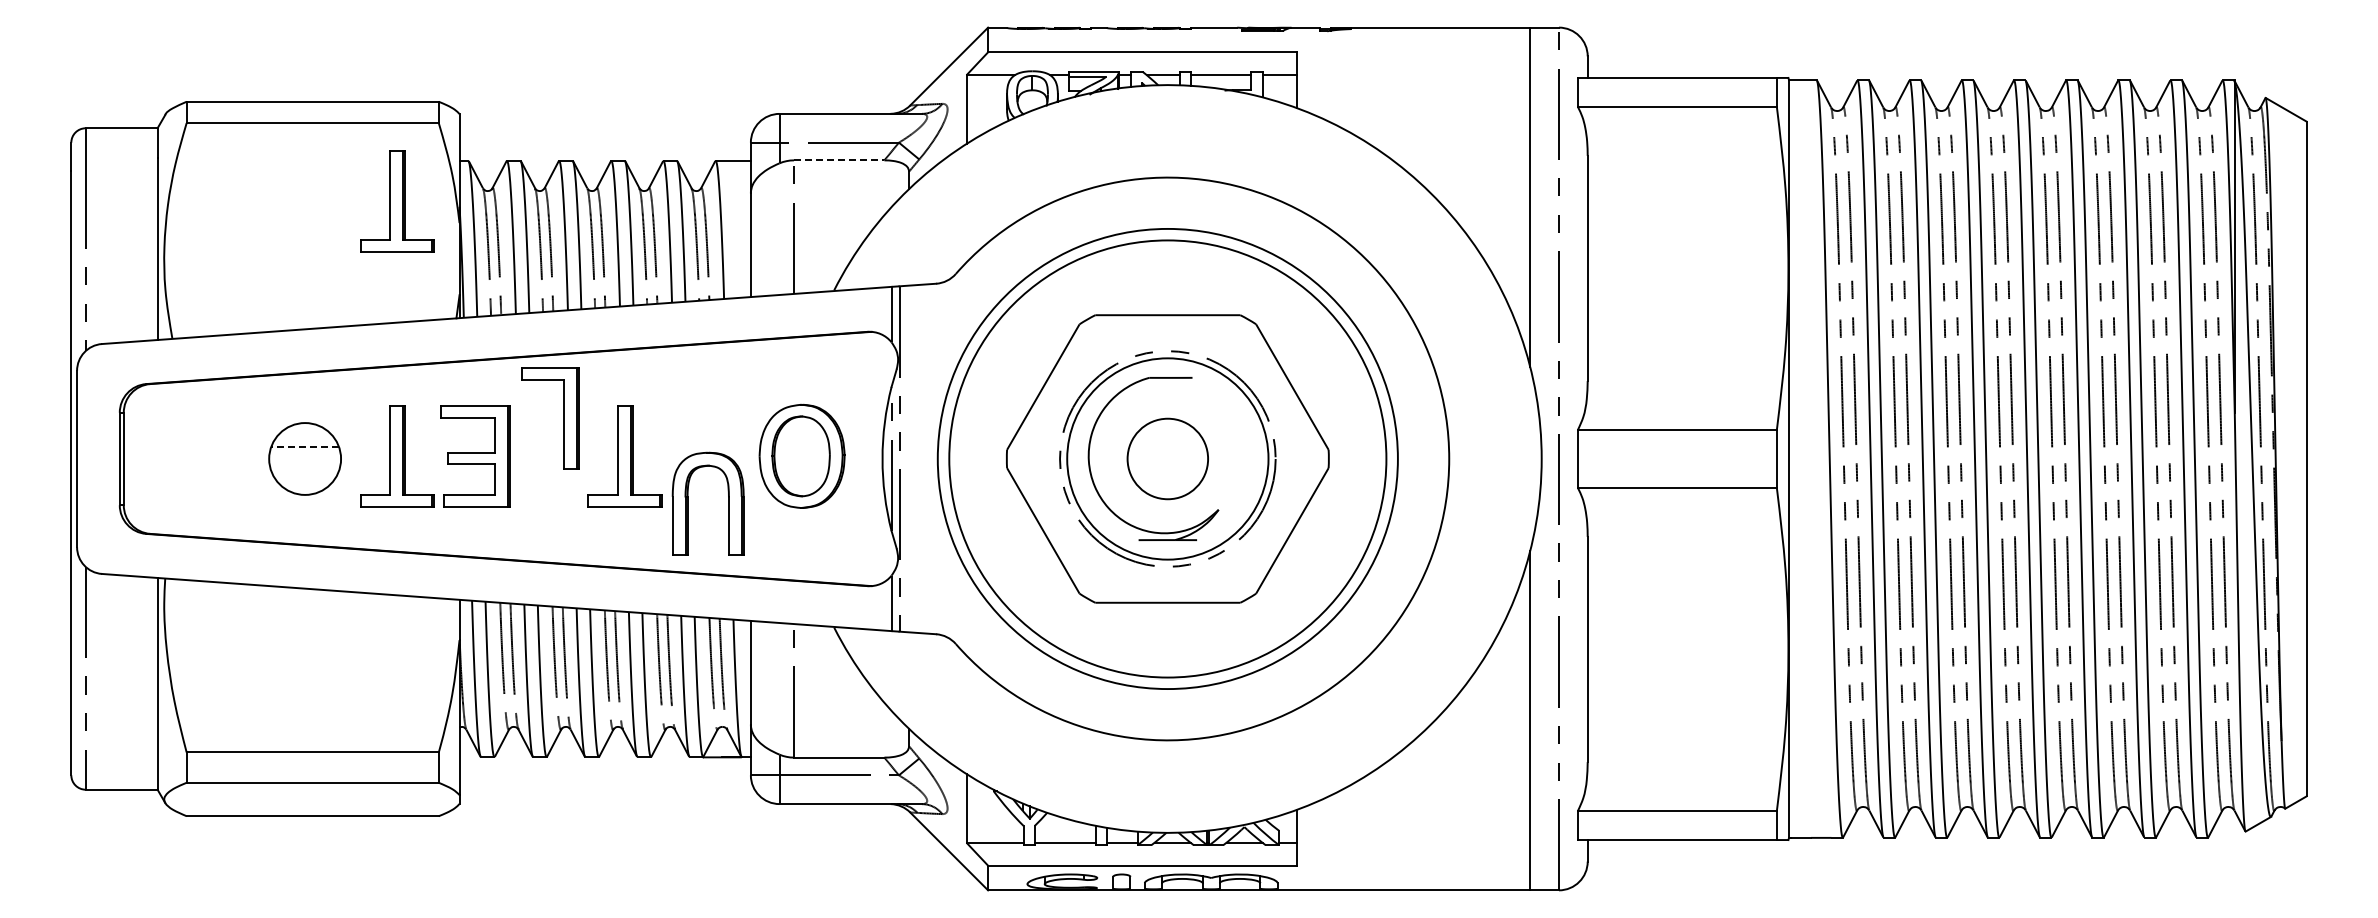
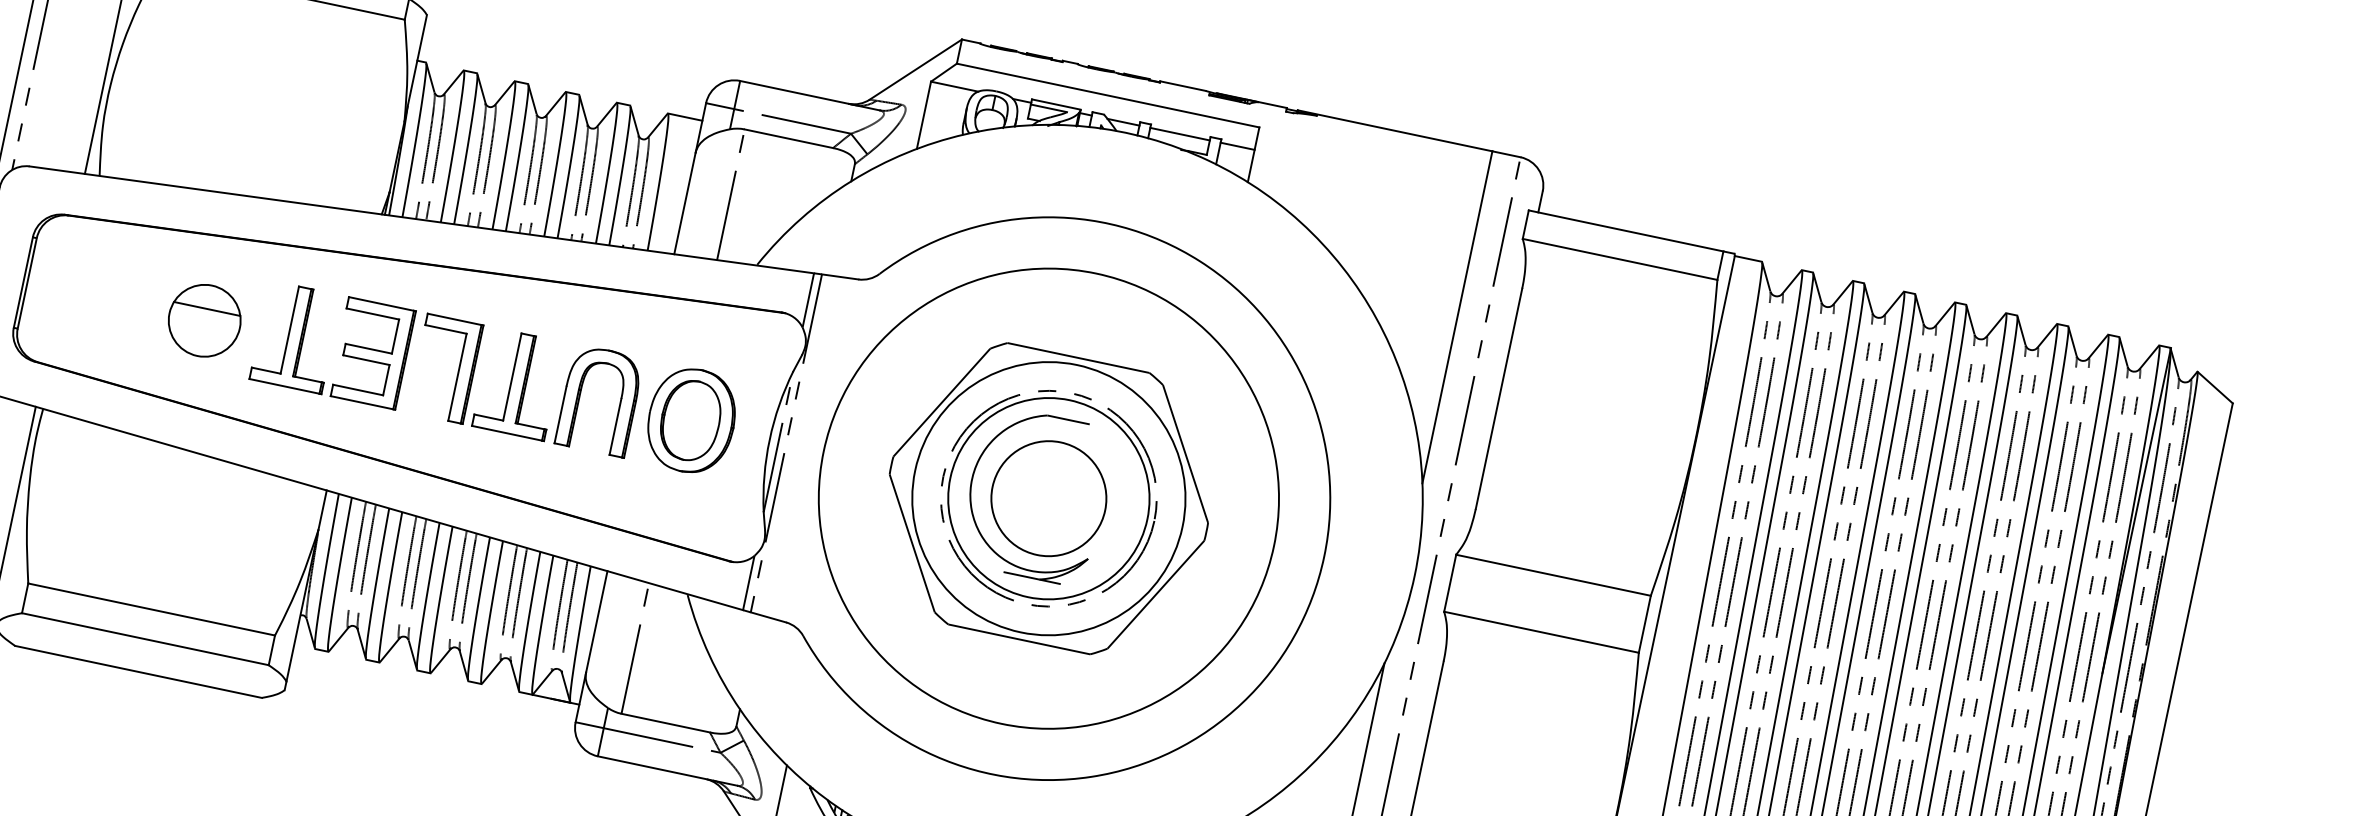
line: (839, 160) -> (789, 138), dashed -> solid
part: (397, 201) -> (348, 87), removed
part: (563, 418) -> (458, 371), moved
line: (305, 446) -> (207, 308), dashed -> solid
circle: (1167, 458) -> (1048, 498), size x0.62
circle: (1167, 458) -> (1048, 498), size x1.43
part: (688, 503) -> (580, 396), moved

